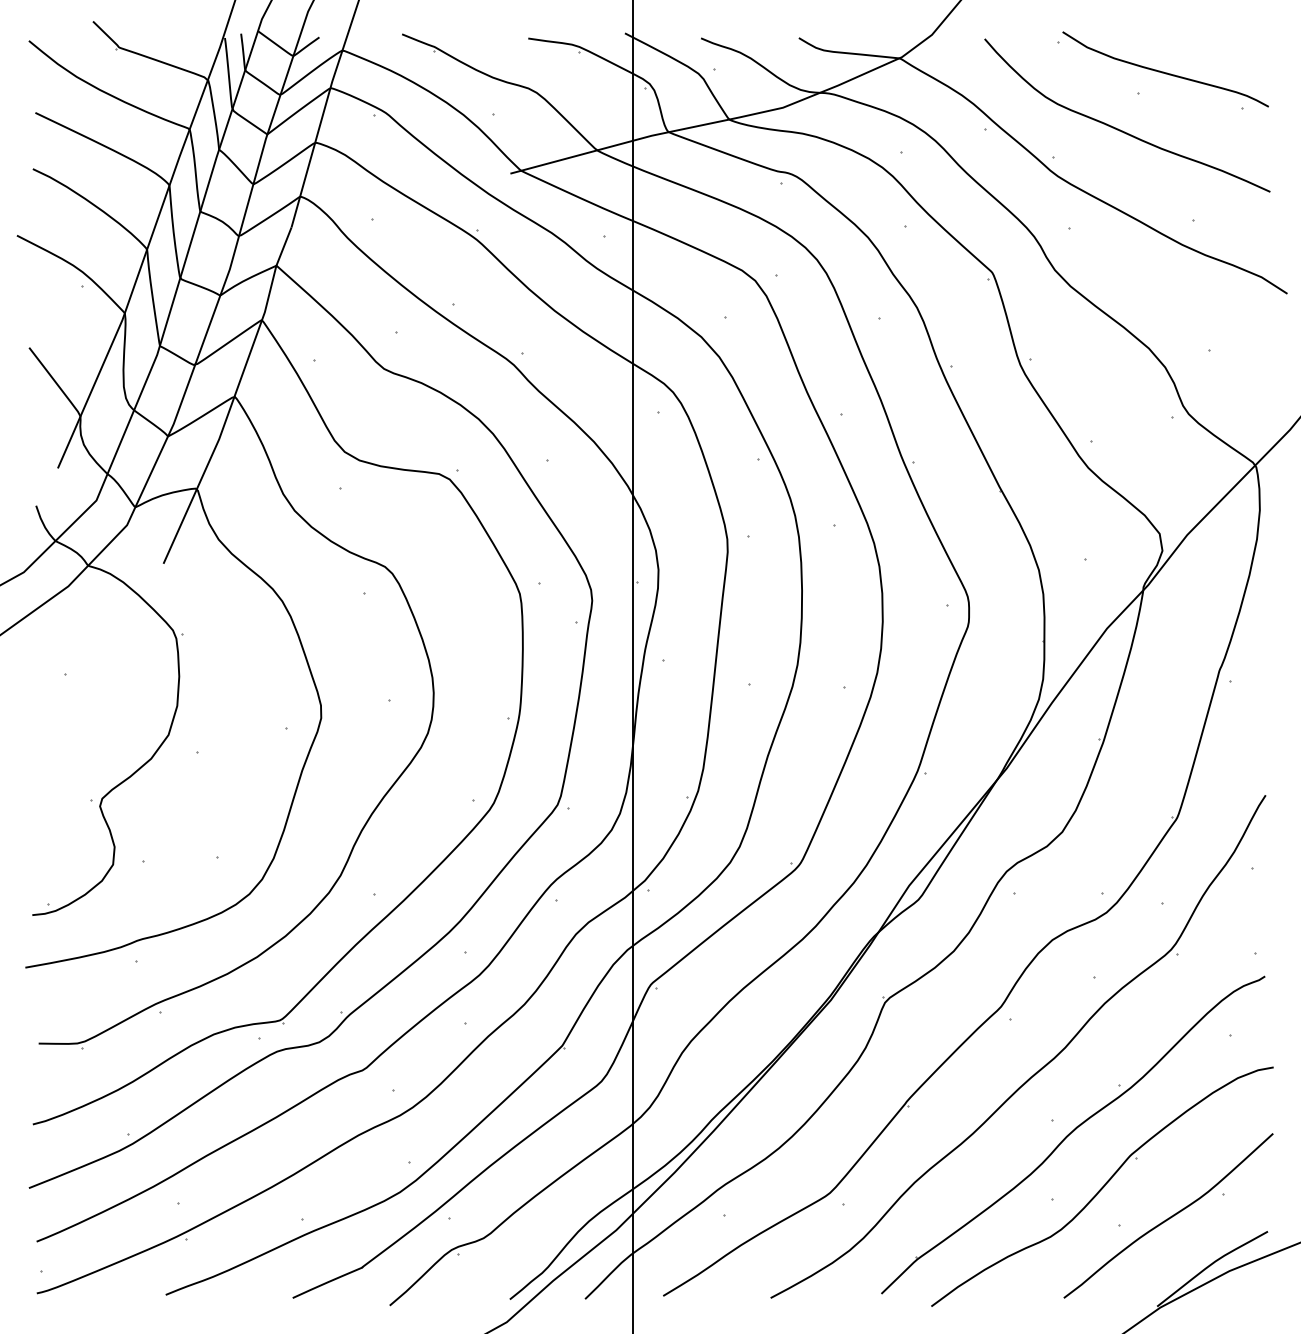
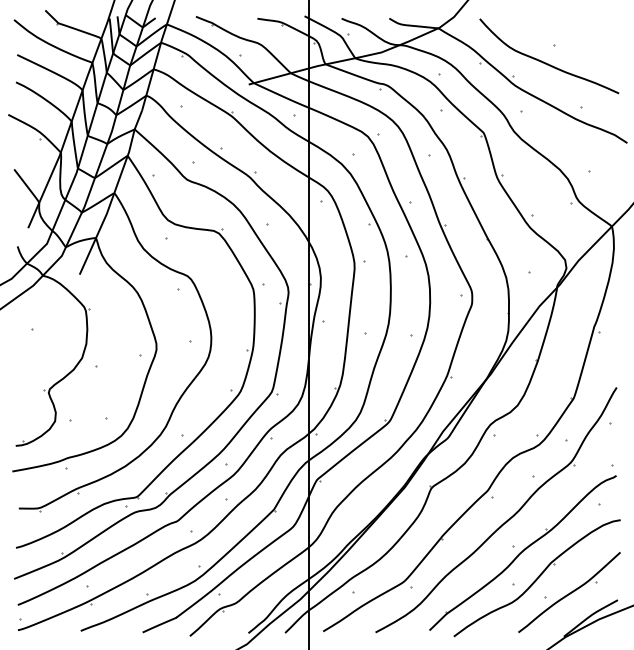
part: (1162, 70) -> (566, 34), removed

